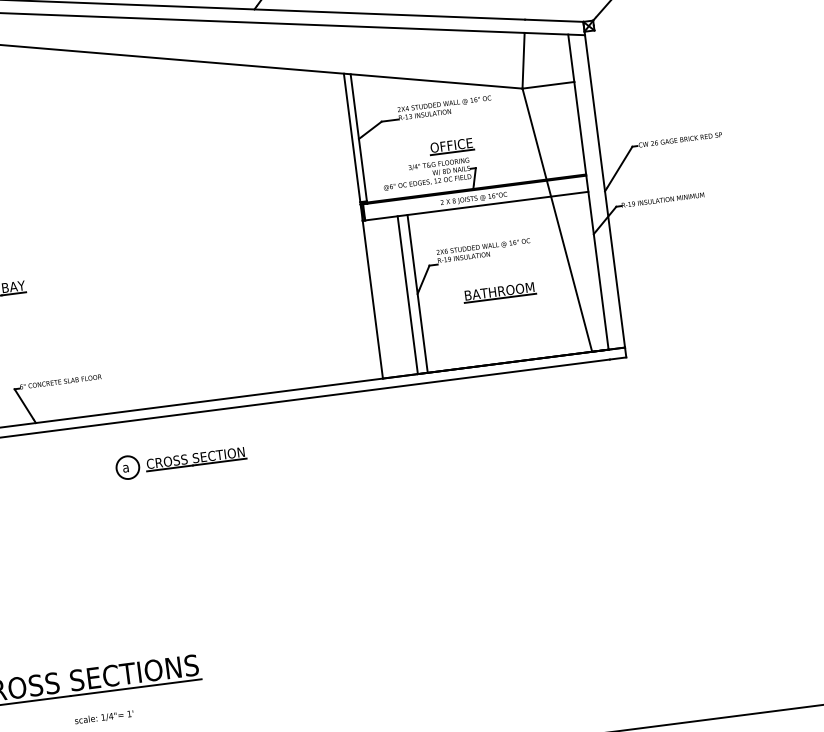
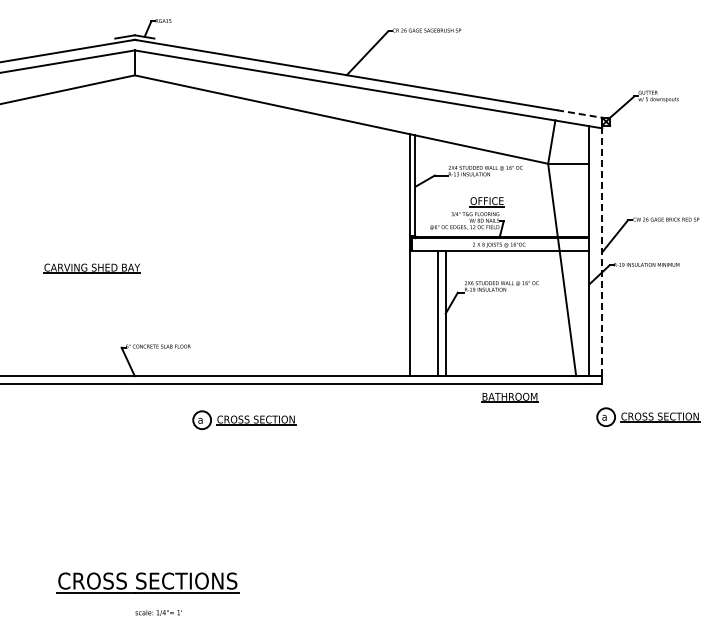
line: (554, 21) -> (579, 114), solid -> dashed
line: (605, 191) -> (602, 252), solid -> dashed
part: (499, 292) -> (509, 397), moved
part: (689, 390) -> (648, 416), added

